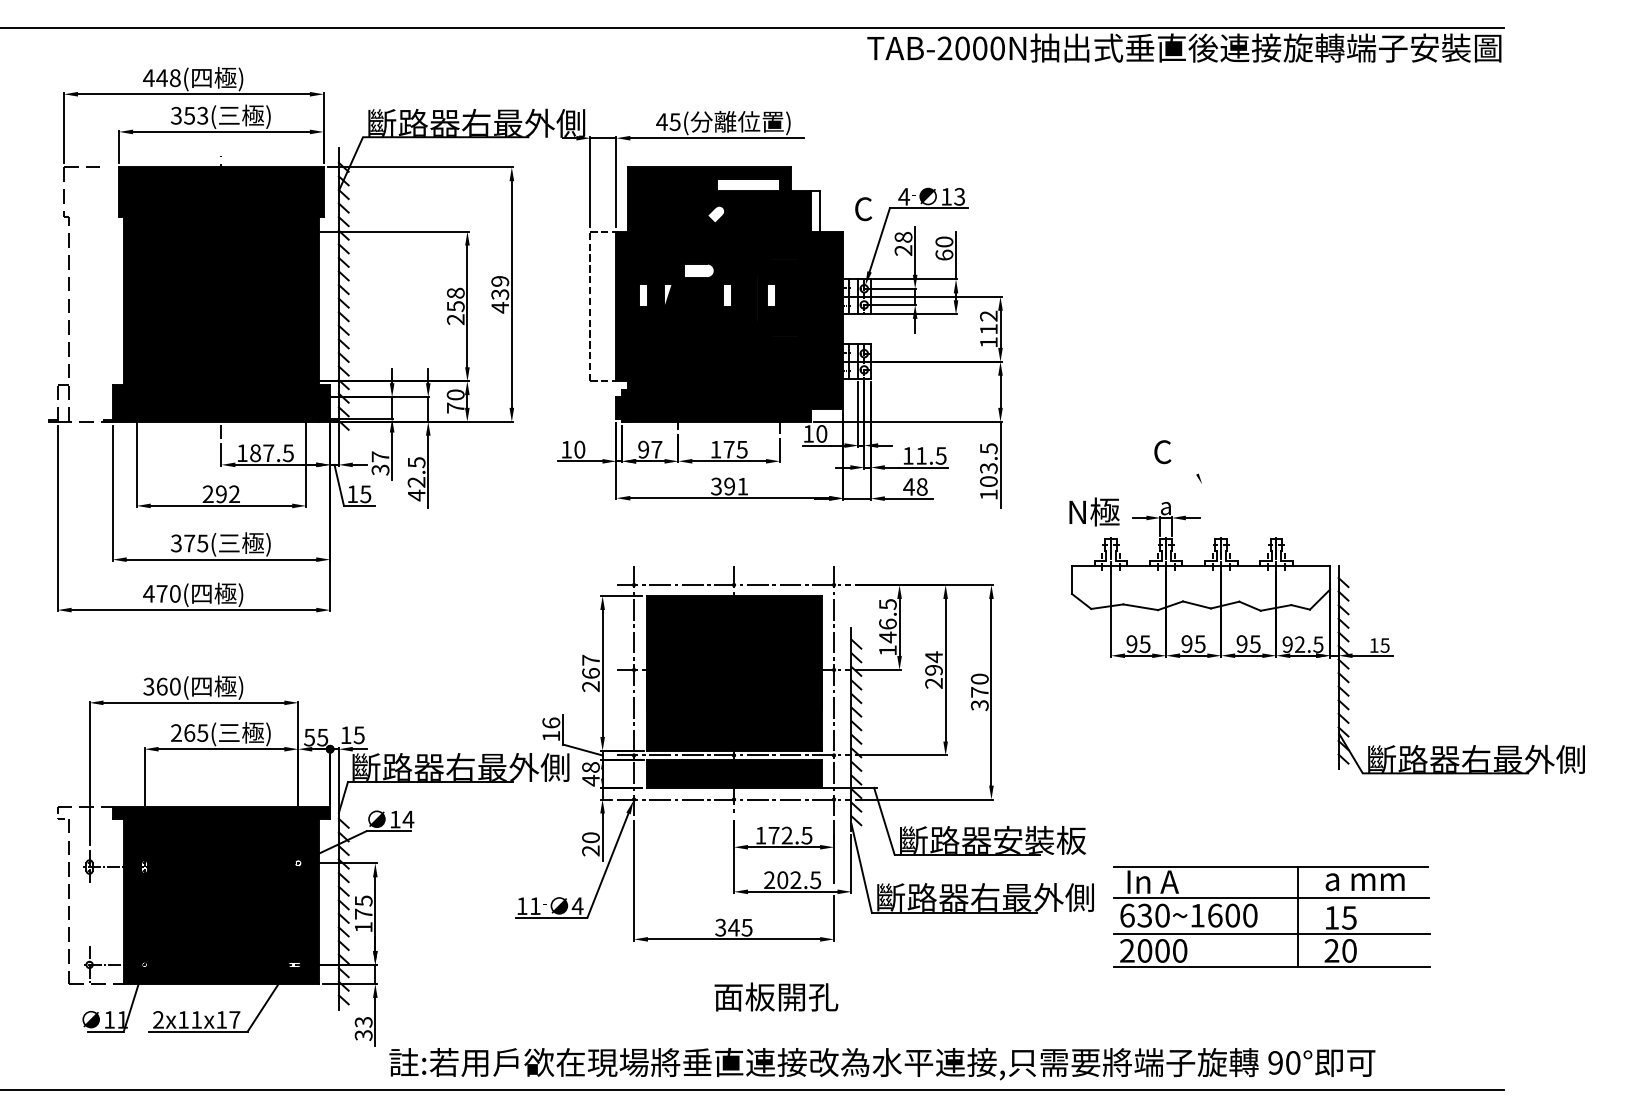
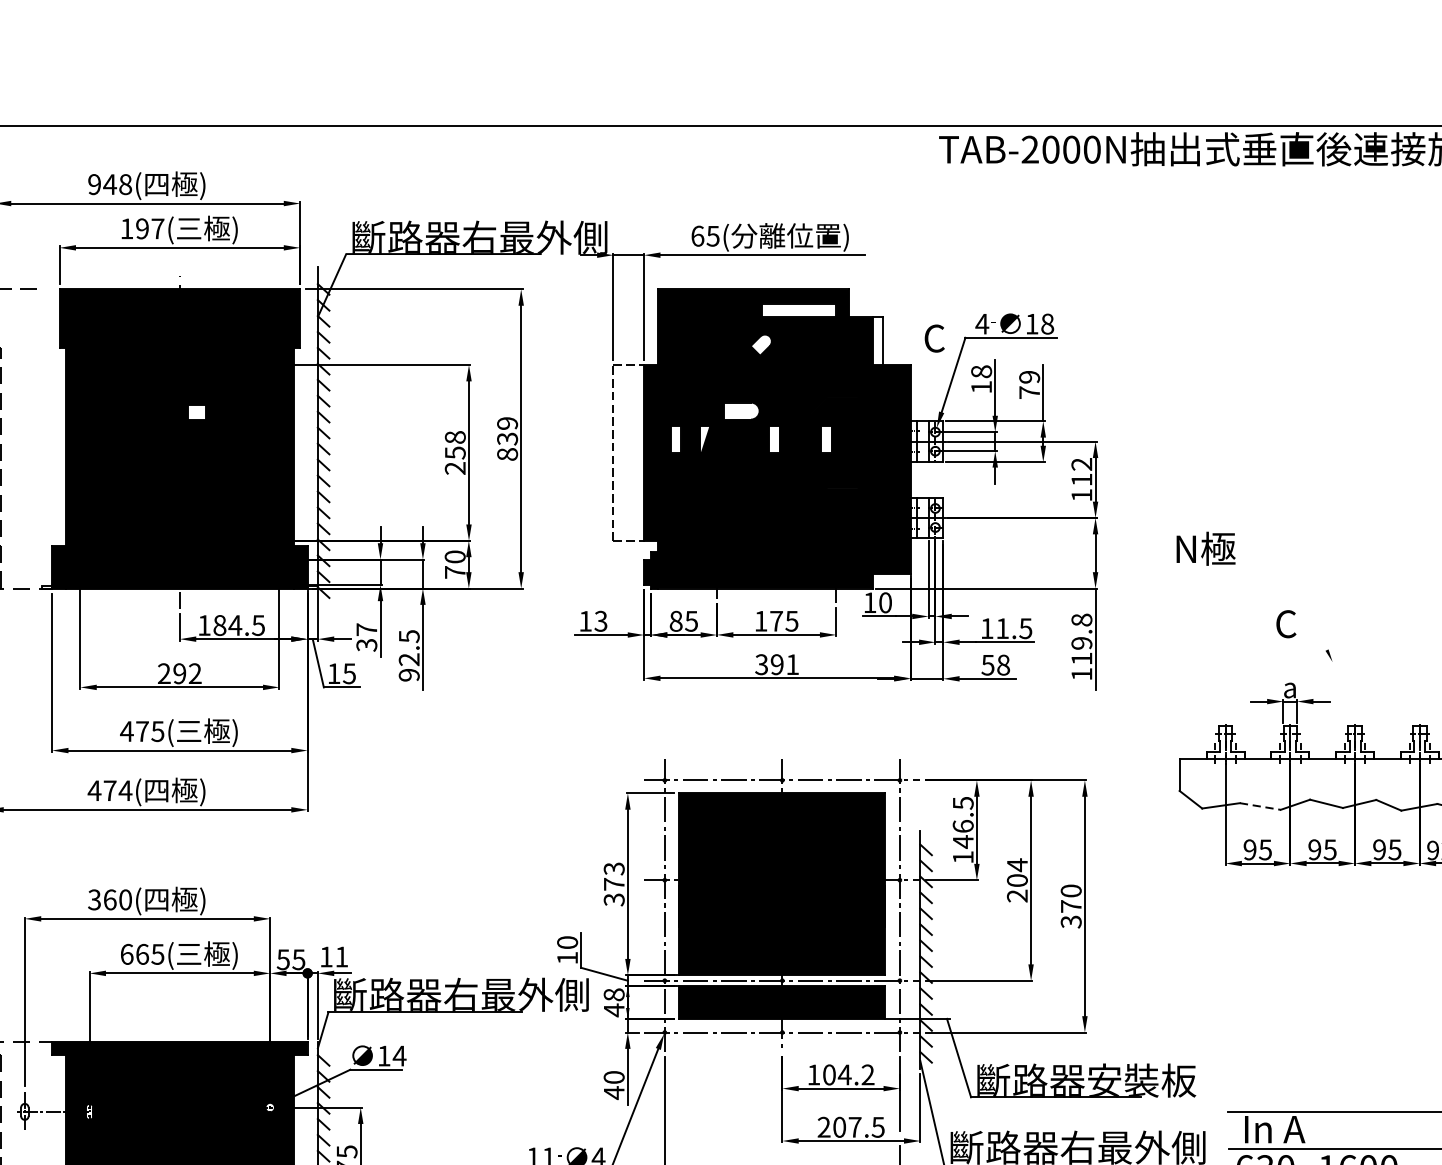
text: (148, 78) -> (94, 185), 448( -> 948(
text: (189, 115) -> (142, 228), 353( -> 197(
text: (661, 121) -> (697, 235), 45( -> 65(
text: (959, 196) -> (1047, 323), 13 -> 18
text: (944, 248) -> (1029, 384), 60 -> 79
text: (903, 250) -> (981, 387), 28 -> 18
fill: (235, 271) -> (196, 411), removed
text: (500, 307) -> (507, 454), 439 -> 839
text: (579, 449) -> (600, 621), 10 -> 13
text: (650, 449) -> (684, 621), 97 -> 85
text: (268, 452) -> (235, 624), 187.5 -> 184.5
text: (988, 464) -> (1081, 638), 103.5 -> 119.8
text: (908, 486) -> (987, 664), 48 -> 58
text: (416, 495) -> (409, 675), 42.5 -> 92.5
text: (1094, 511) -> (1206, 548), moved
text: (176, 543) -> (127, 731), 375( -> 475(
text: (175, 593) -> (125, 790), 470( -> 474(
line: (1140, 607) -> (1260, 806), solid -> dashed
text: (933, 669) -> (1016, 879), 294 -> 204
text: (590, 673) -> (613, 884), 267 -> 373
text: (551, 722) -> (567, 941), 16 -> 10
text: (176, 732) -> (127, 953), 265( -> 665(
text: (358, 735) -> (340, 957), 15 -> 11
text: (790, 835) -> (848, 1074), 172.5 -> 104.2
text: (590, 850) -> (613, 1092), 20 -> 40
text: (795, 879) -> (854, 1126), 202.5 -> 207.5

